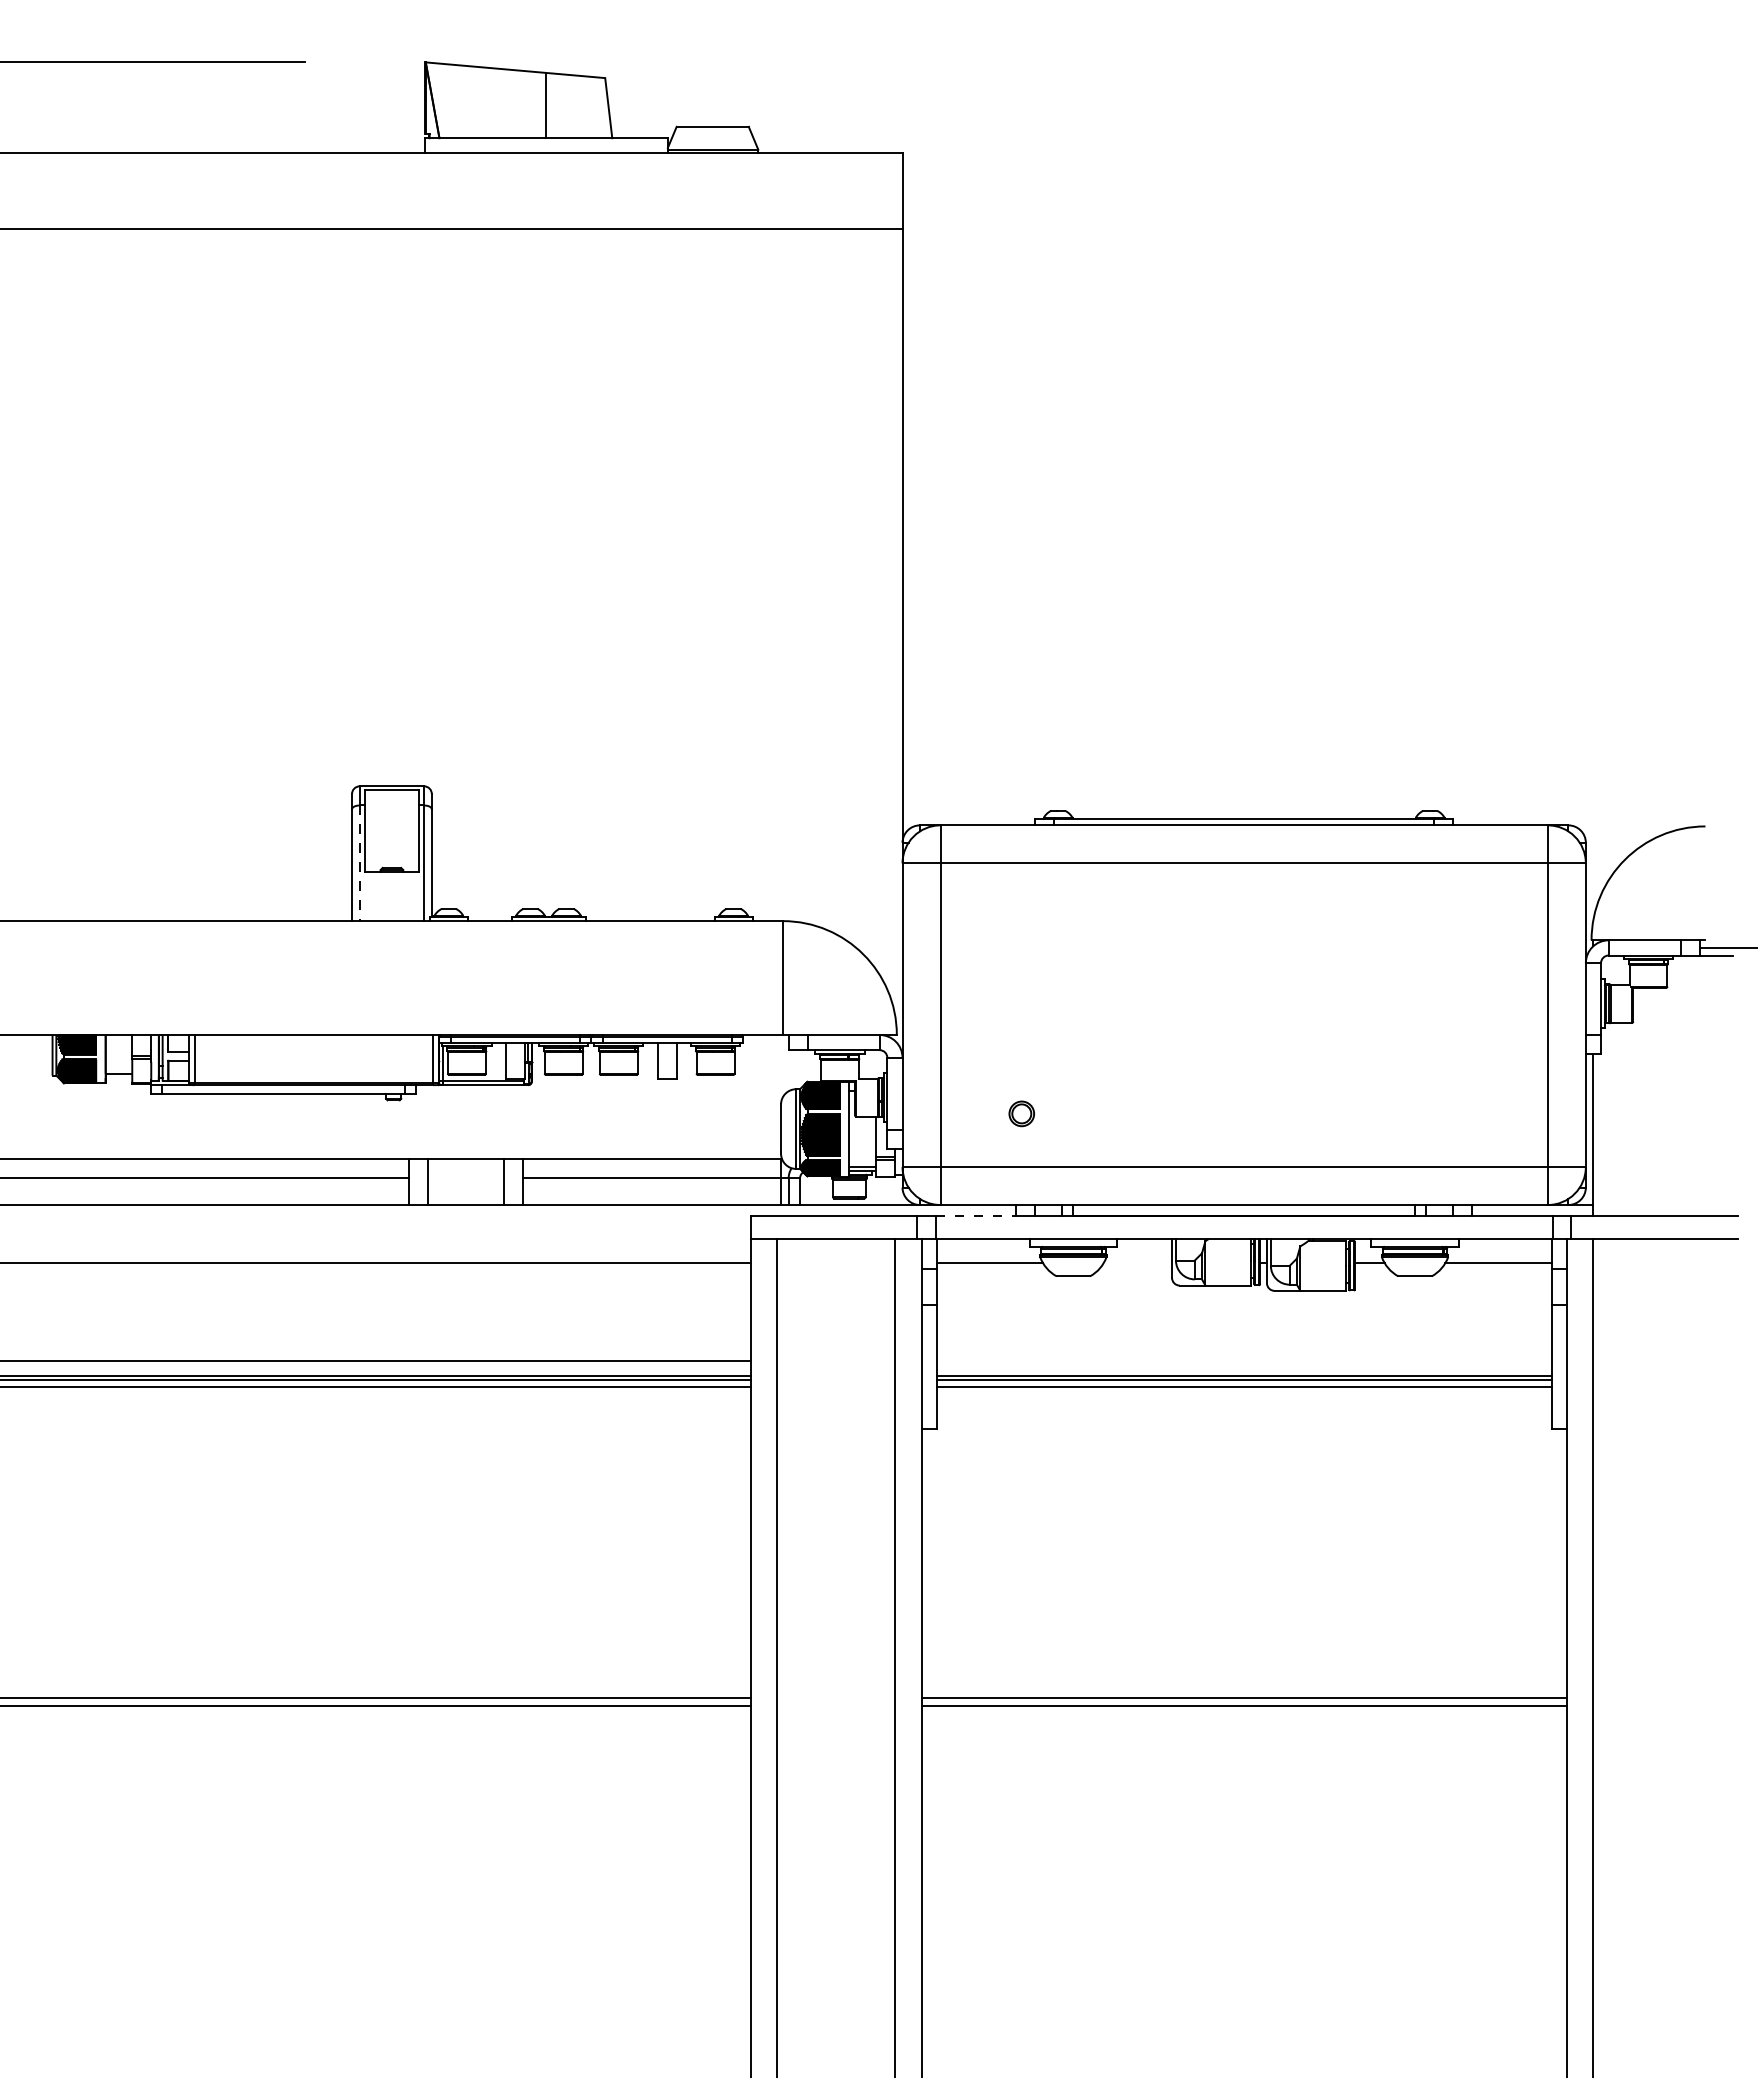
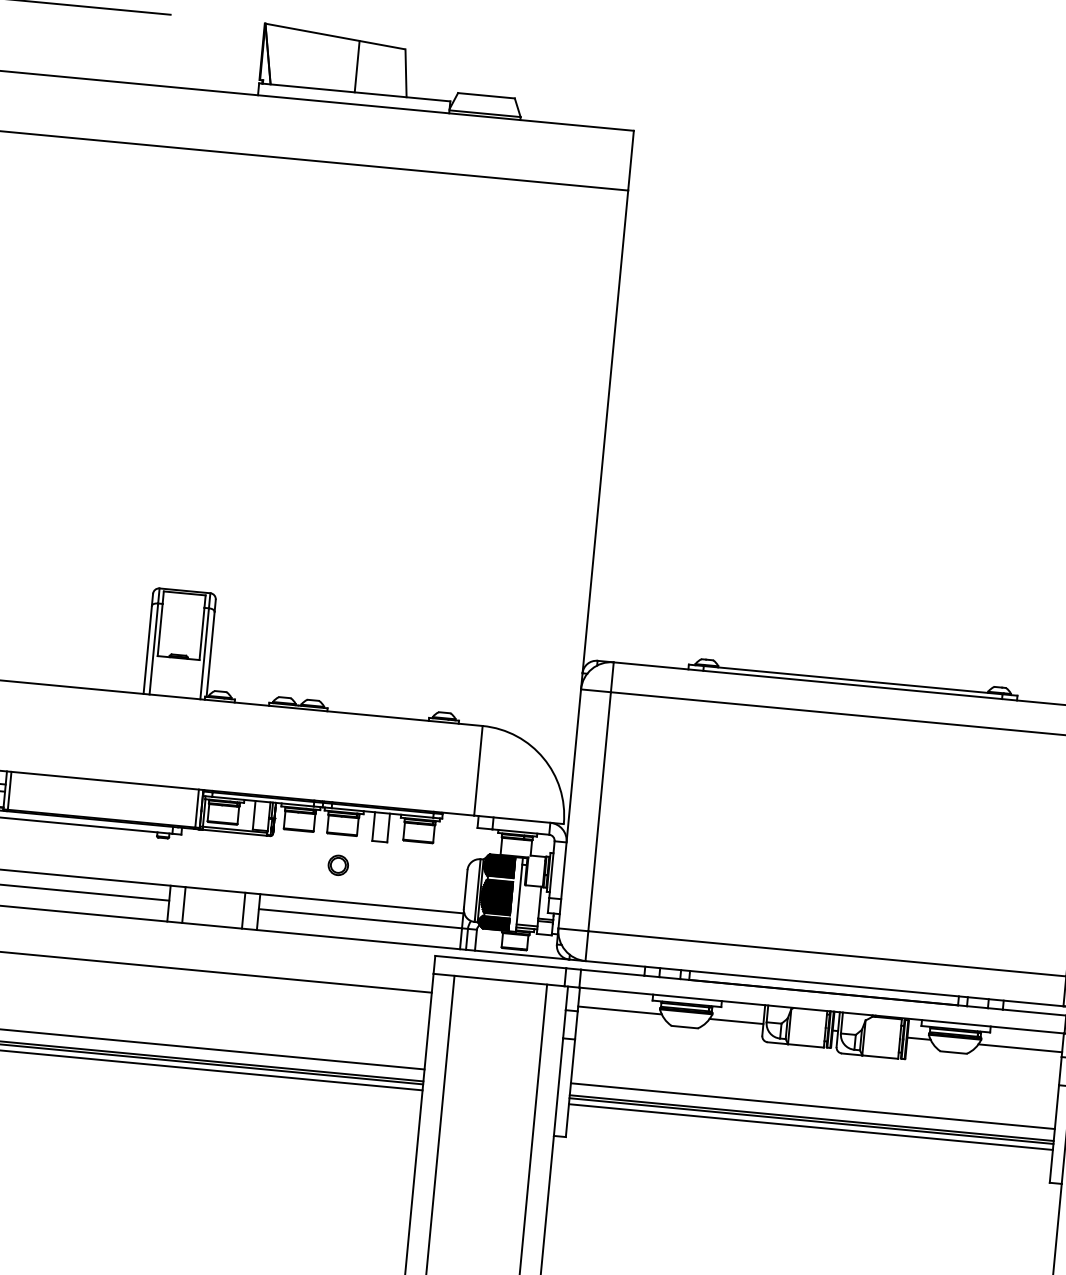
line: (359, 863) -> (153, 649), dashed -> solid
part: (1021, 1113) -> (338, 865), moved
line: (976, 1216) -> (612, 972), dashed -> solid
line: (1137, 1263) -> (736, 1021), added
line: (1243, 1360) -> (812, 1105), added

